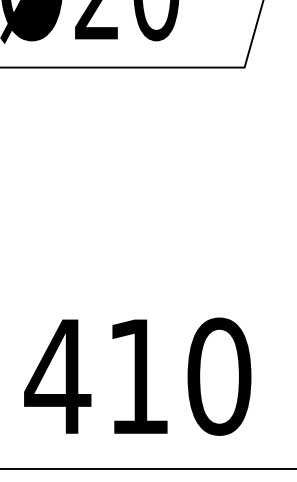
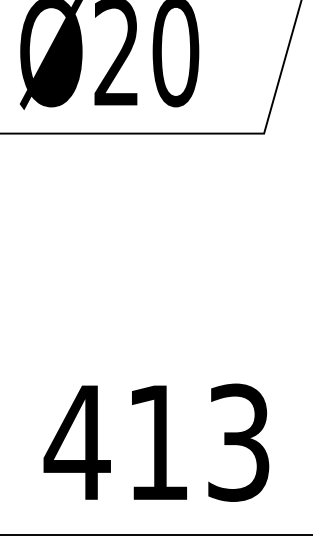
text: (219, 376) -> (238, 442), 410 -> 413

